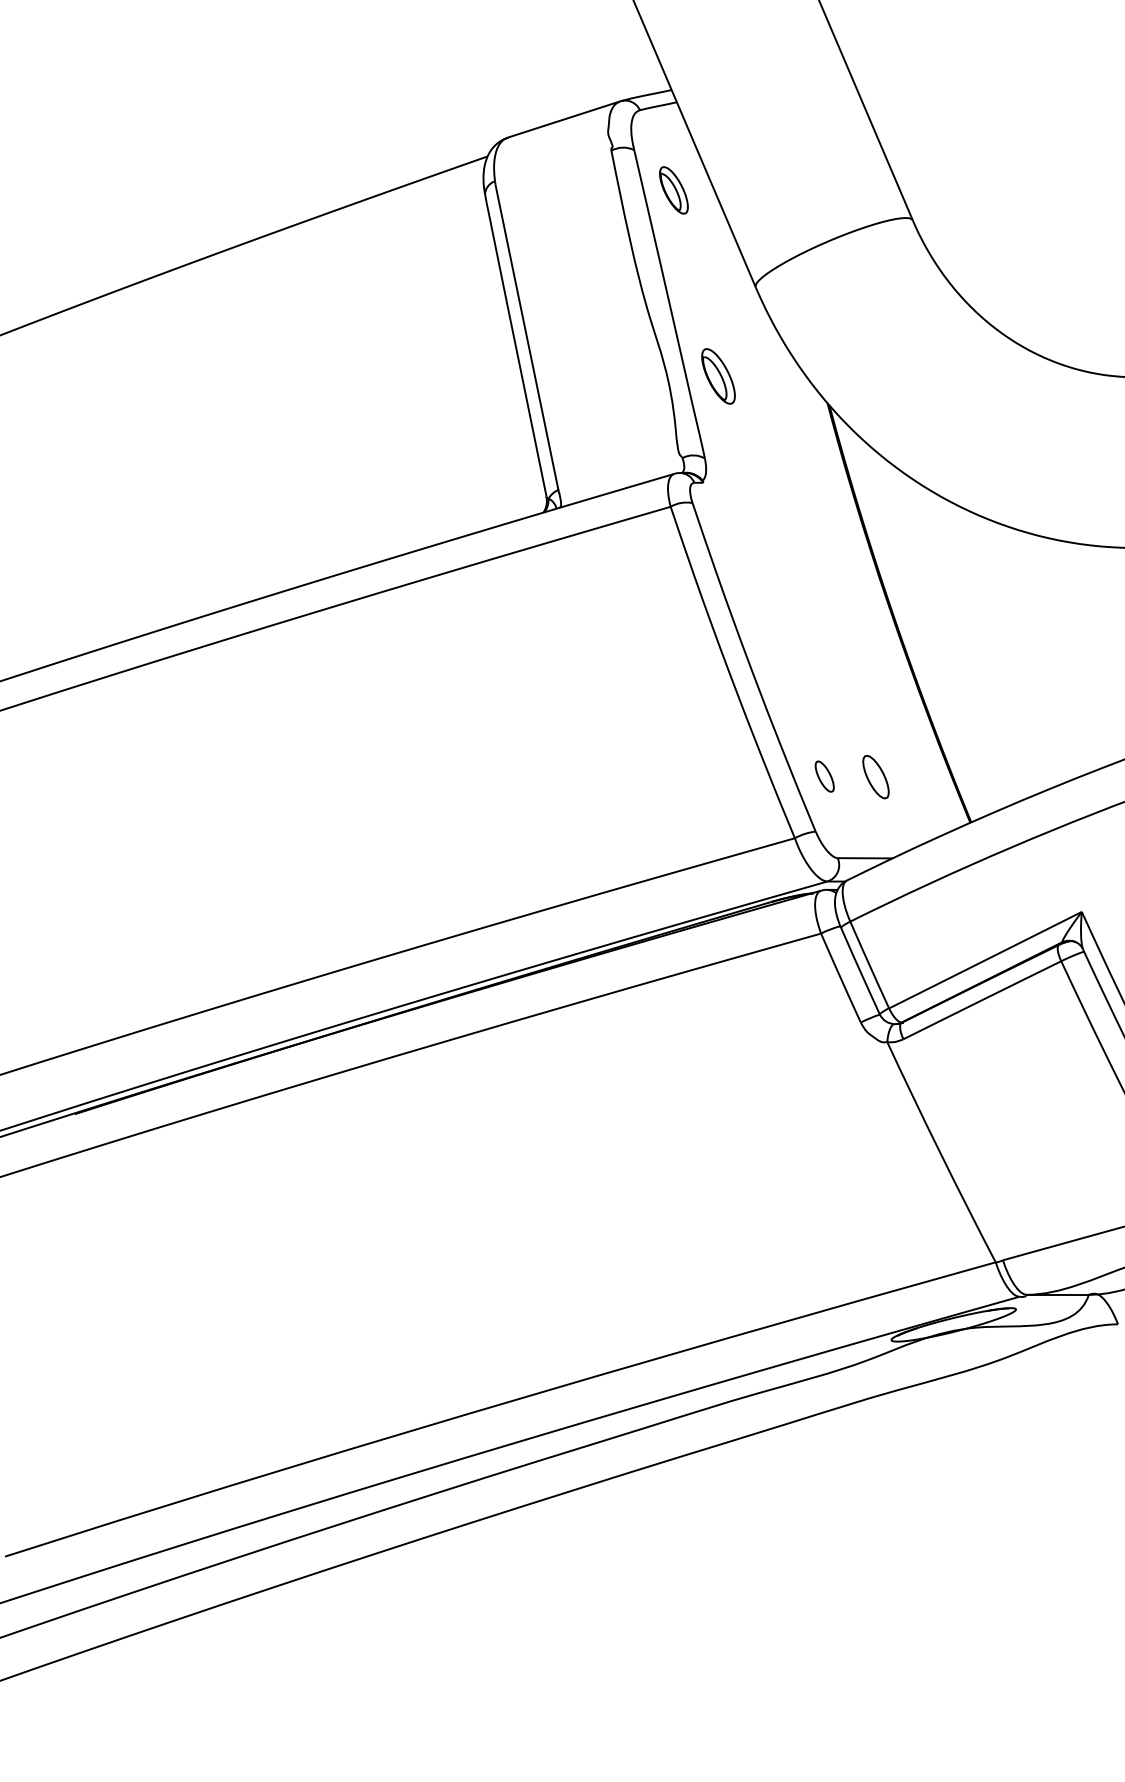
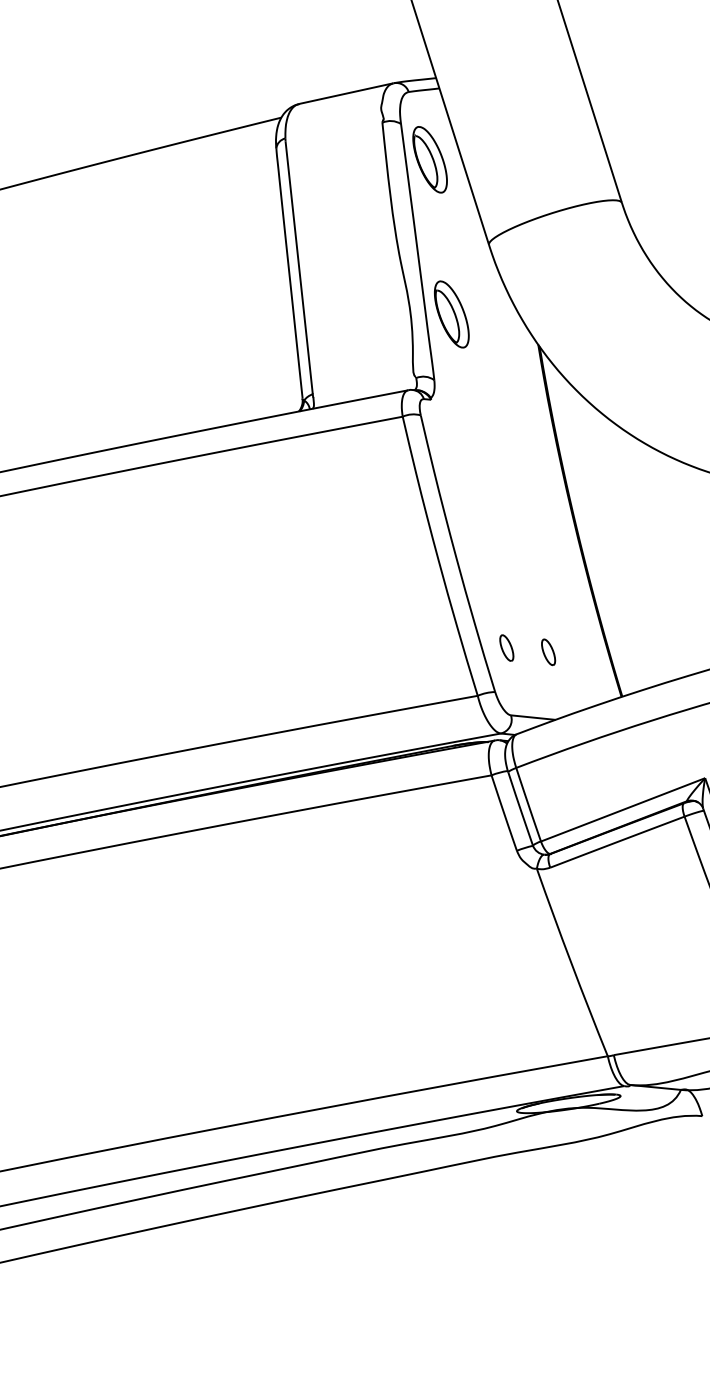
part: (673, 190) -> (429, 159), size x1.67
part: (718, 376) -> (451, 314), size x1.43
part: (876, 776) -> (548, 652), size x0.71

